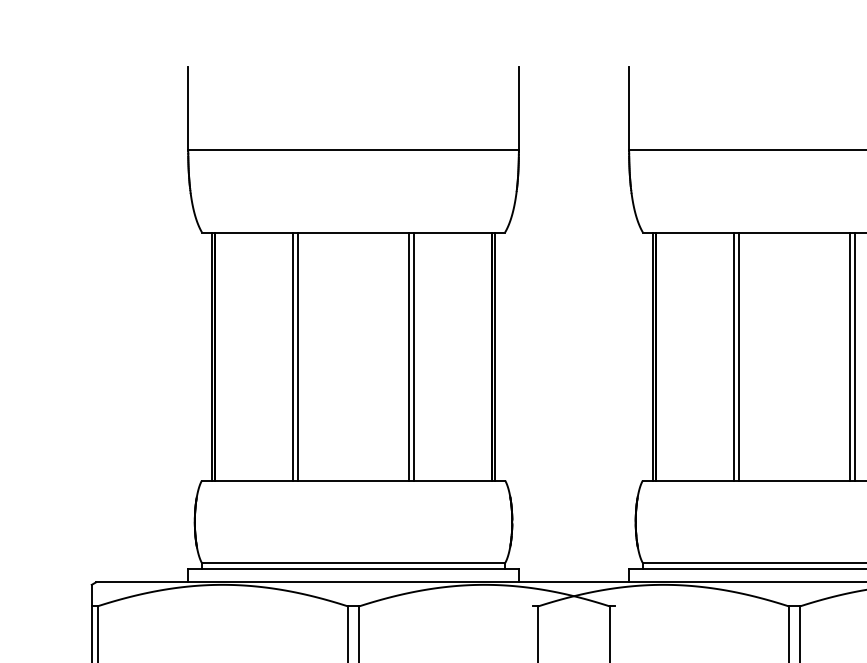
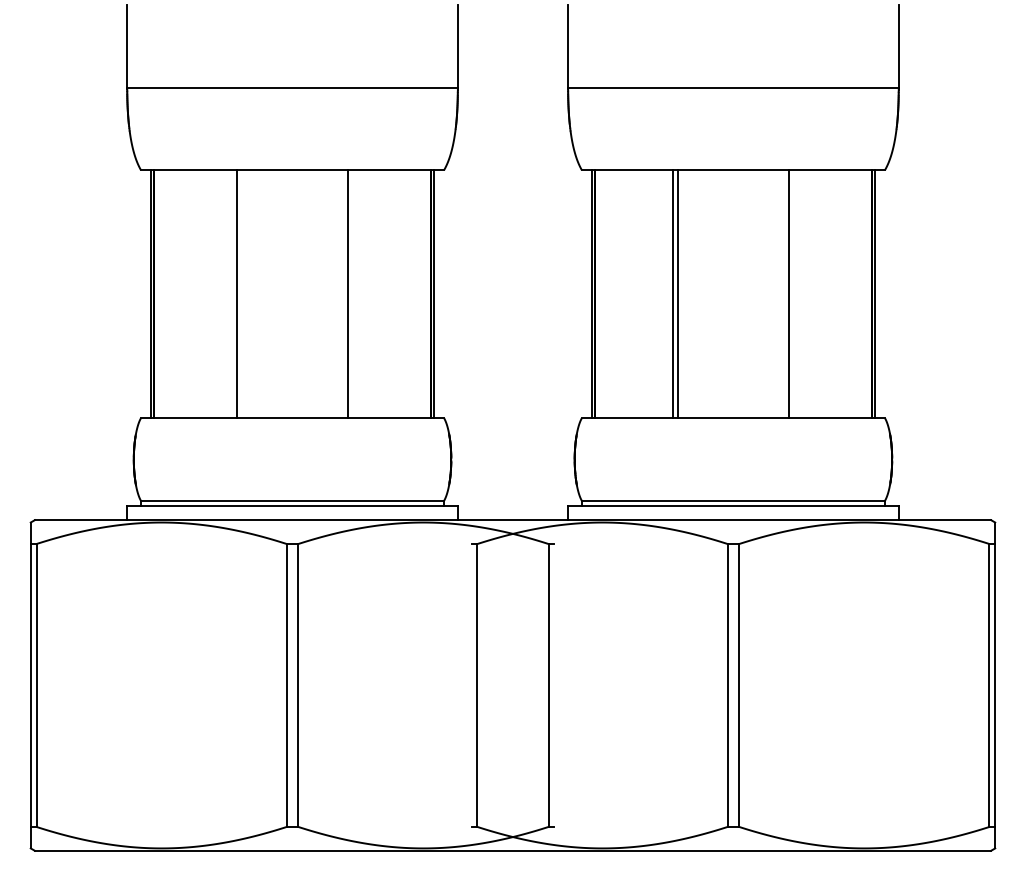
line: (292, 356) -> (231, 294), removed
line: (414, 356) -> (353, 294), removed
line: (855, 356) -> (794, 294), removed

